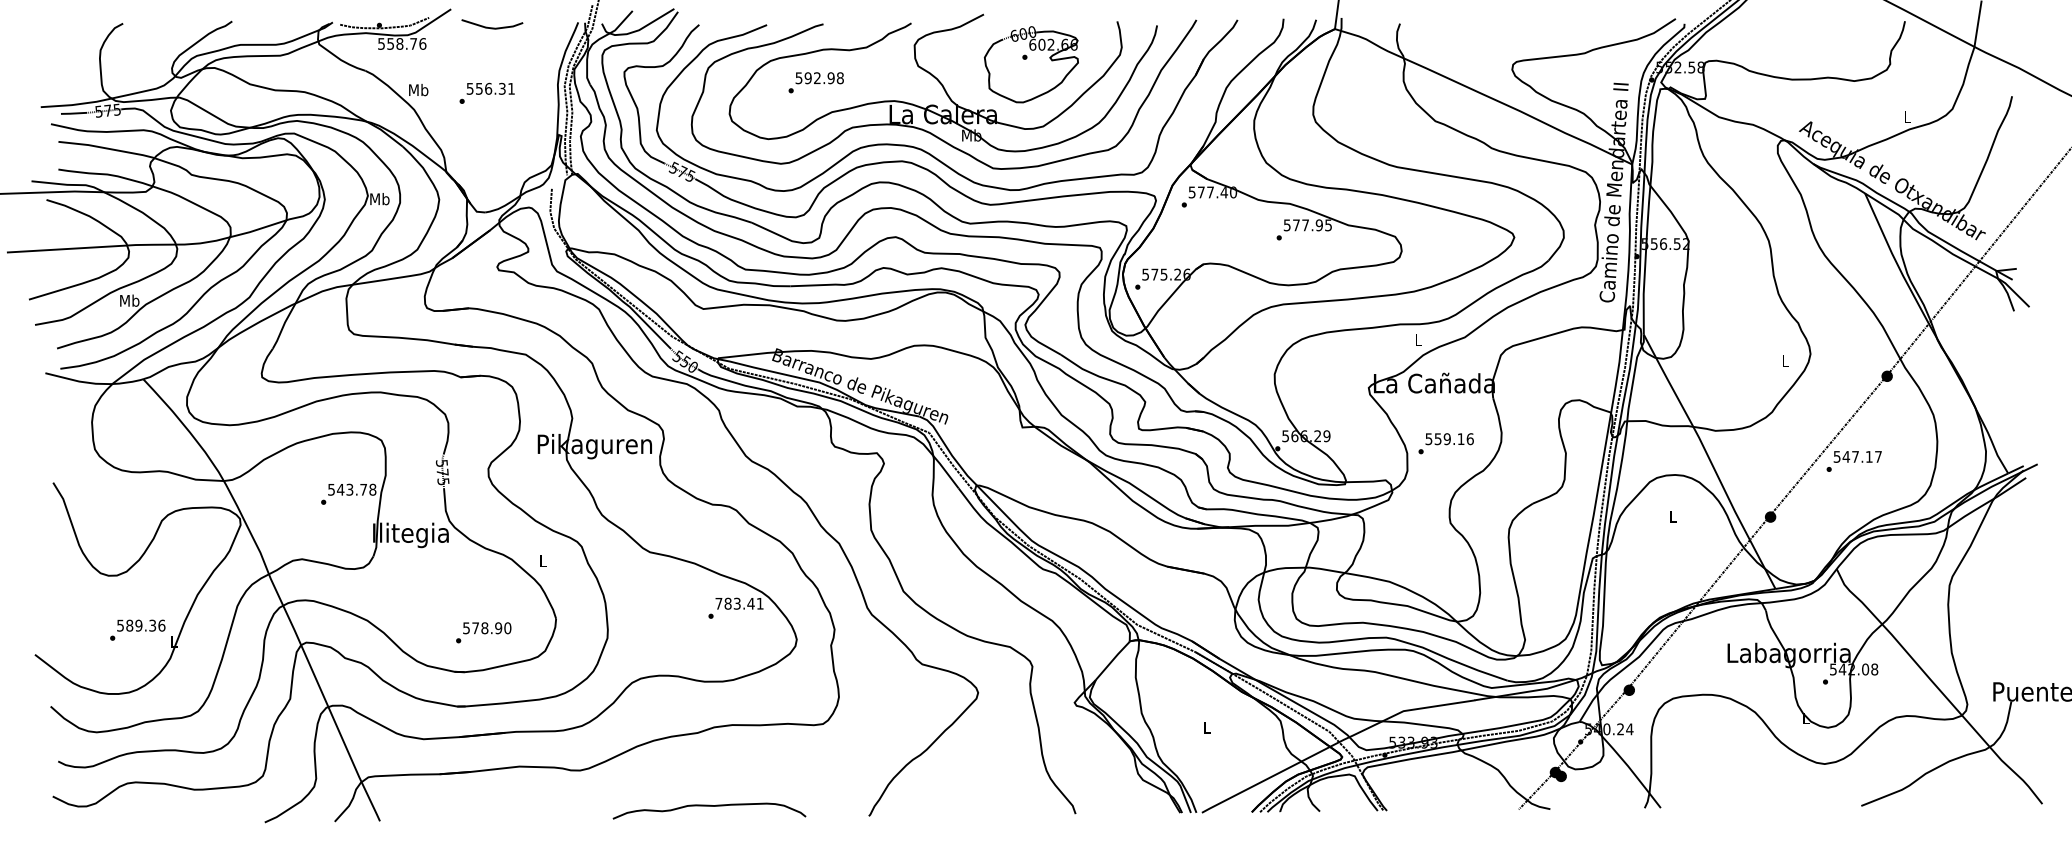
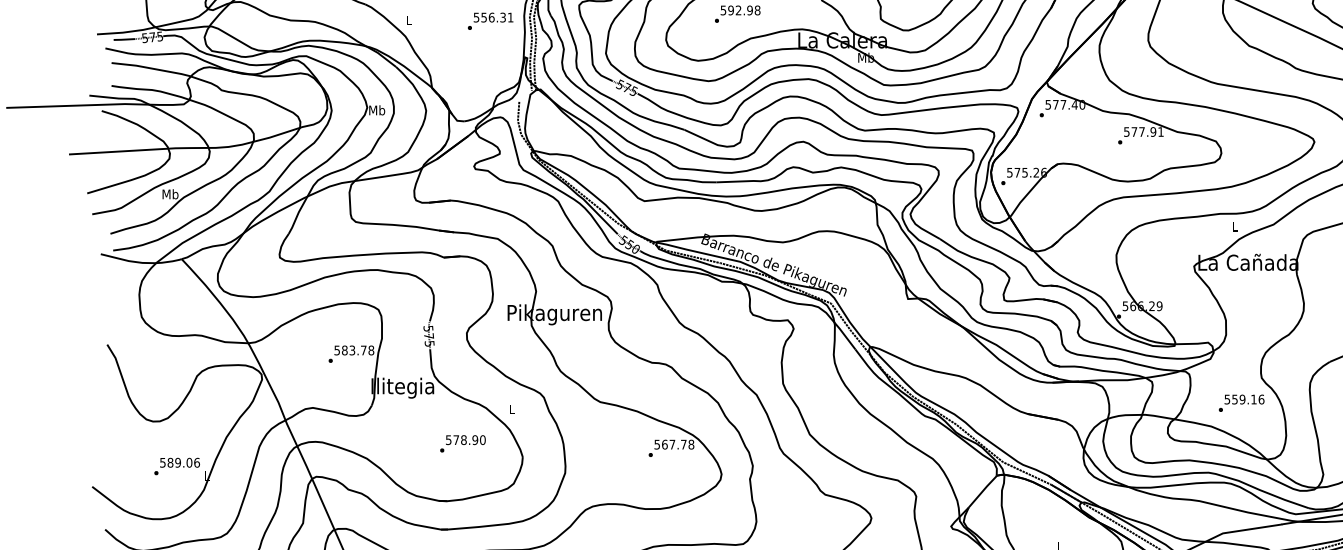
text: (418, 90) -> (409, 20), Mb -> L
text: (486, 92) -> (490, 20), moved
text: (1328, 225) -> (1160, 132), 577.95 -> 577.91
text: (1445, 443) -> (1241, 403), moved
text: (340, 489) -> (344, 350), 543.78 -> 583.78
text: (739, 603) -> (674, 444), 783.41 -> 567.78
text: (152, 625) -> (189, 462), 589.36 -> 589.06
text: (483, 632) -> (462, 443), moved

